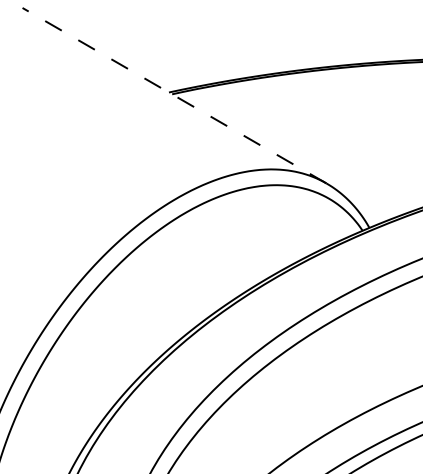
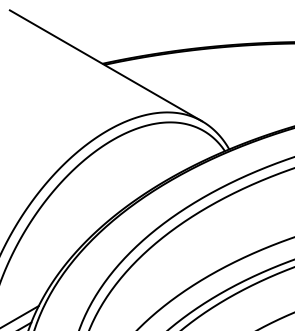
line: (173, 95) -> (105, 65), dashed -> solid

